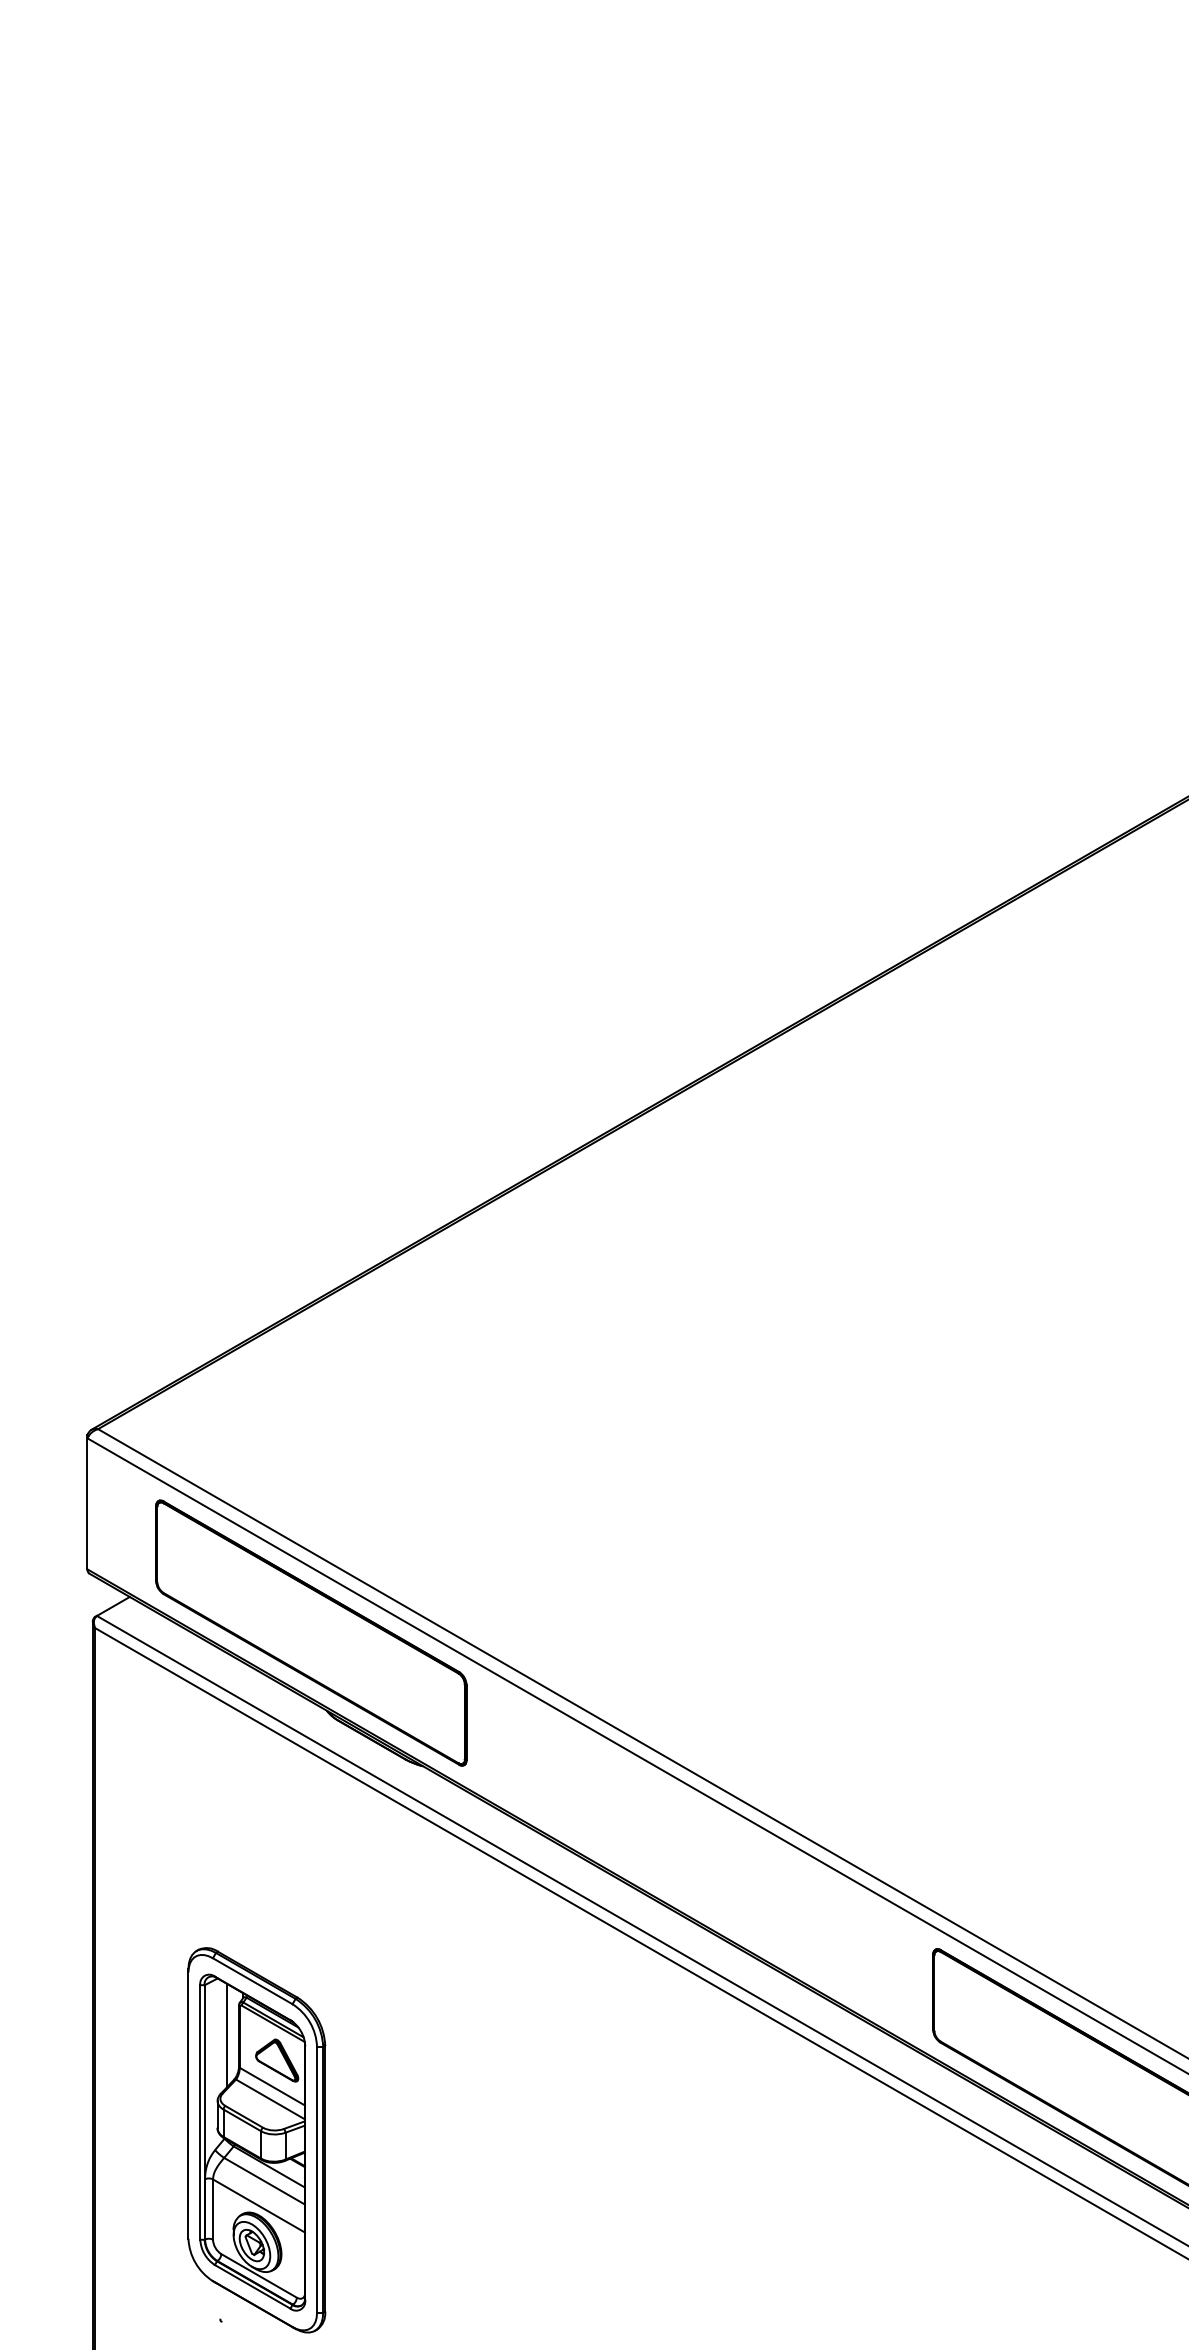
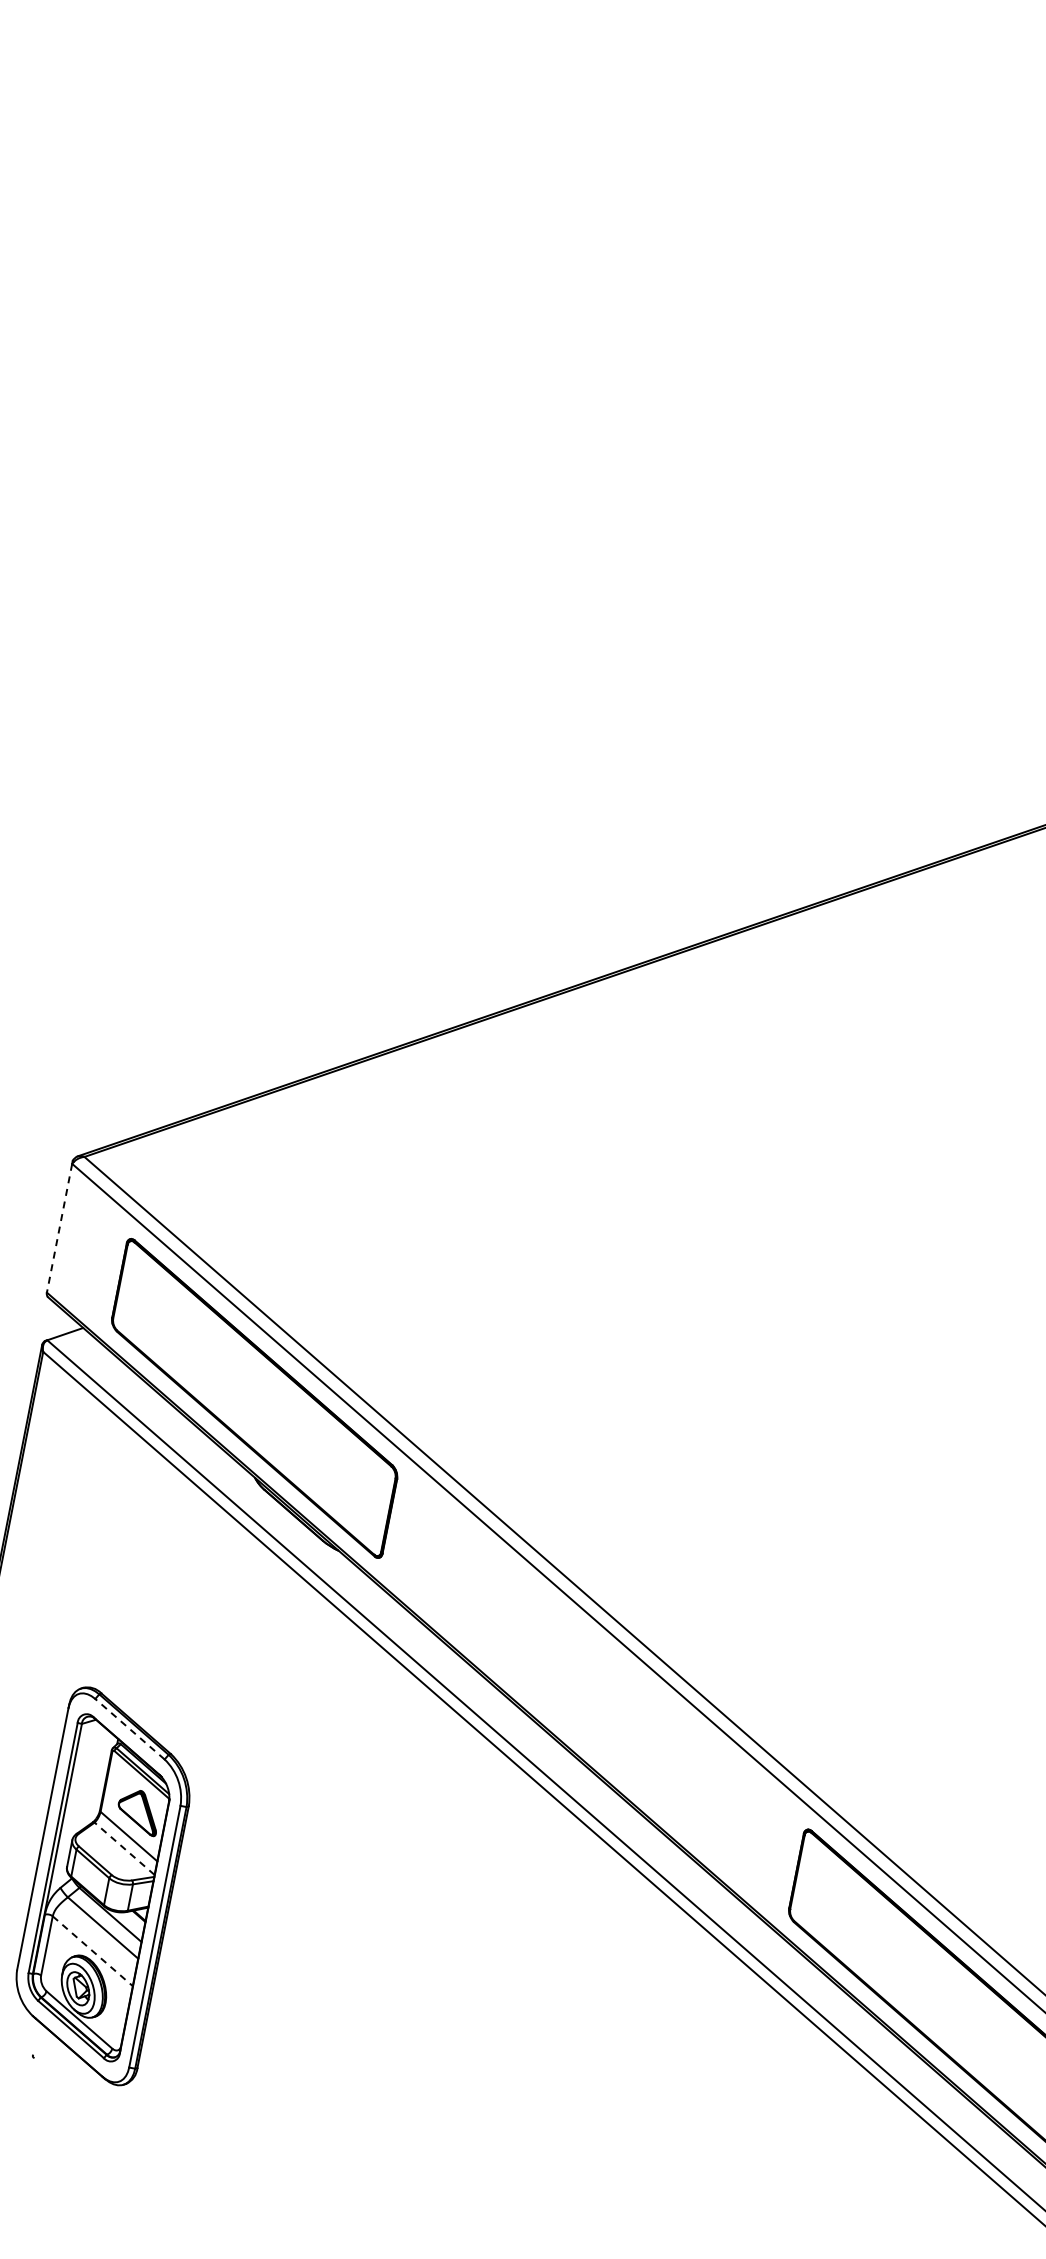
line: (87, 1503) -> (59, 1227), solid -> dashed
line: (252, 1981) -> (129, 1729), solid -> dashed
line: (227, 2035) -> (94, 1777), removed
line: (270, 2099) -> (124, 1848), solid -> dashed
line: (259, 2206) -> (93, 1951), solid -> dashed

